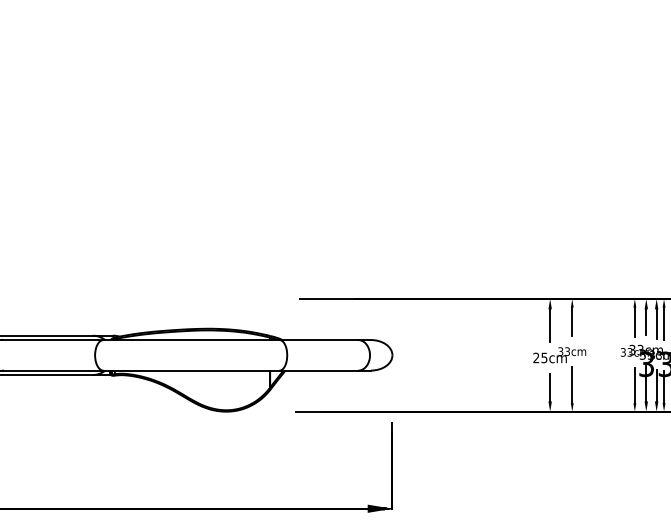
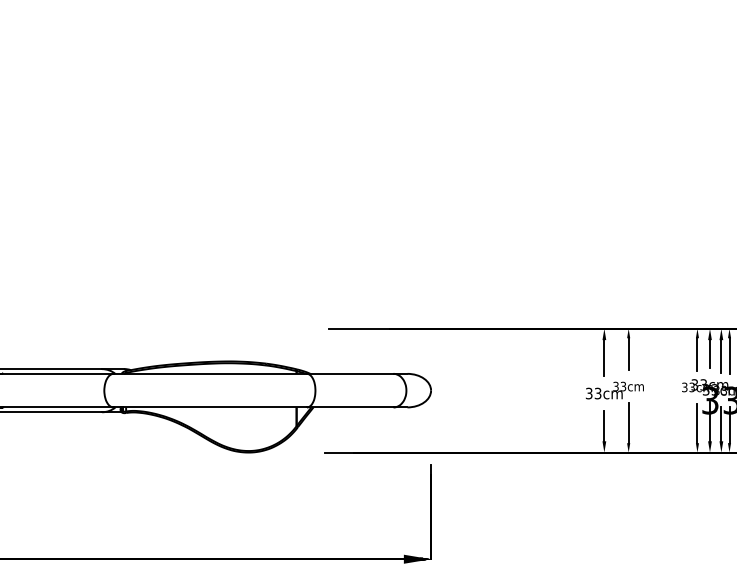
text: (540, 357) -> (593, 393), 25cm -> 33cm

